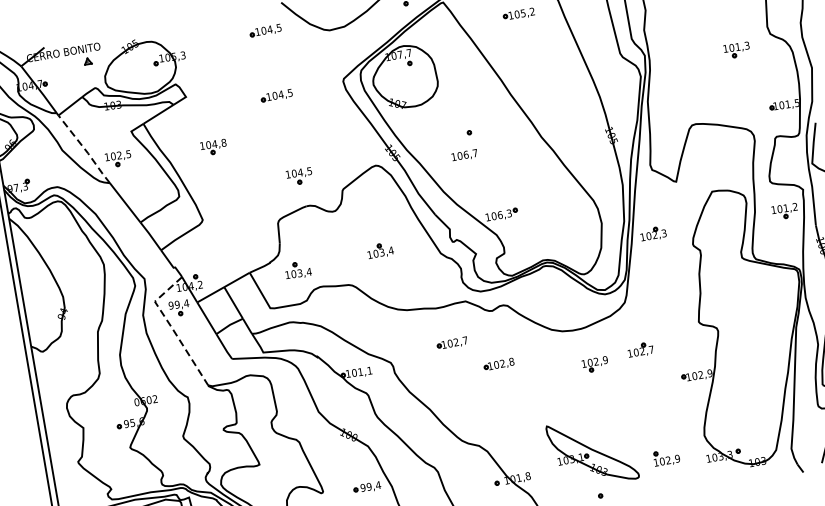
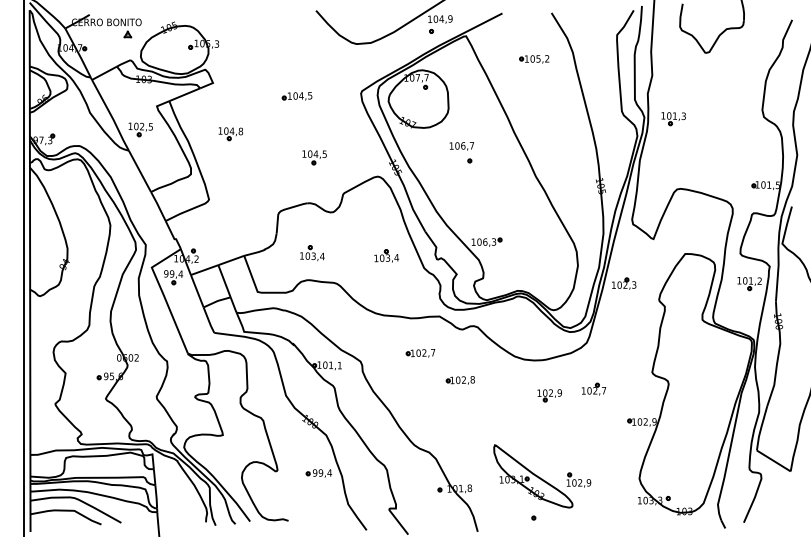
part: (264, 31) -> (296, 34), removed
part: (736, 50) -> (673, 119), moved
line: (85, 150) -> (111, 116), dashed -> solid
text: (464, 155) -> (461, 146), moved
part: (299, 176) -> (314, 157), moved
part: (380, 250) -> (386, 255), moved
part: (298, 270) -> (312, 253), moved
line: (171, 327) -> (163, 294), dashed -> solid
part: (666, 457) -> (578, 479), moved

